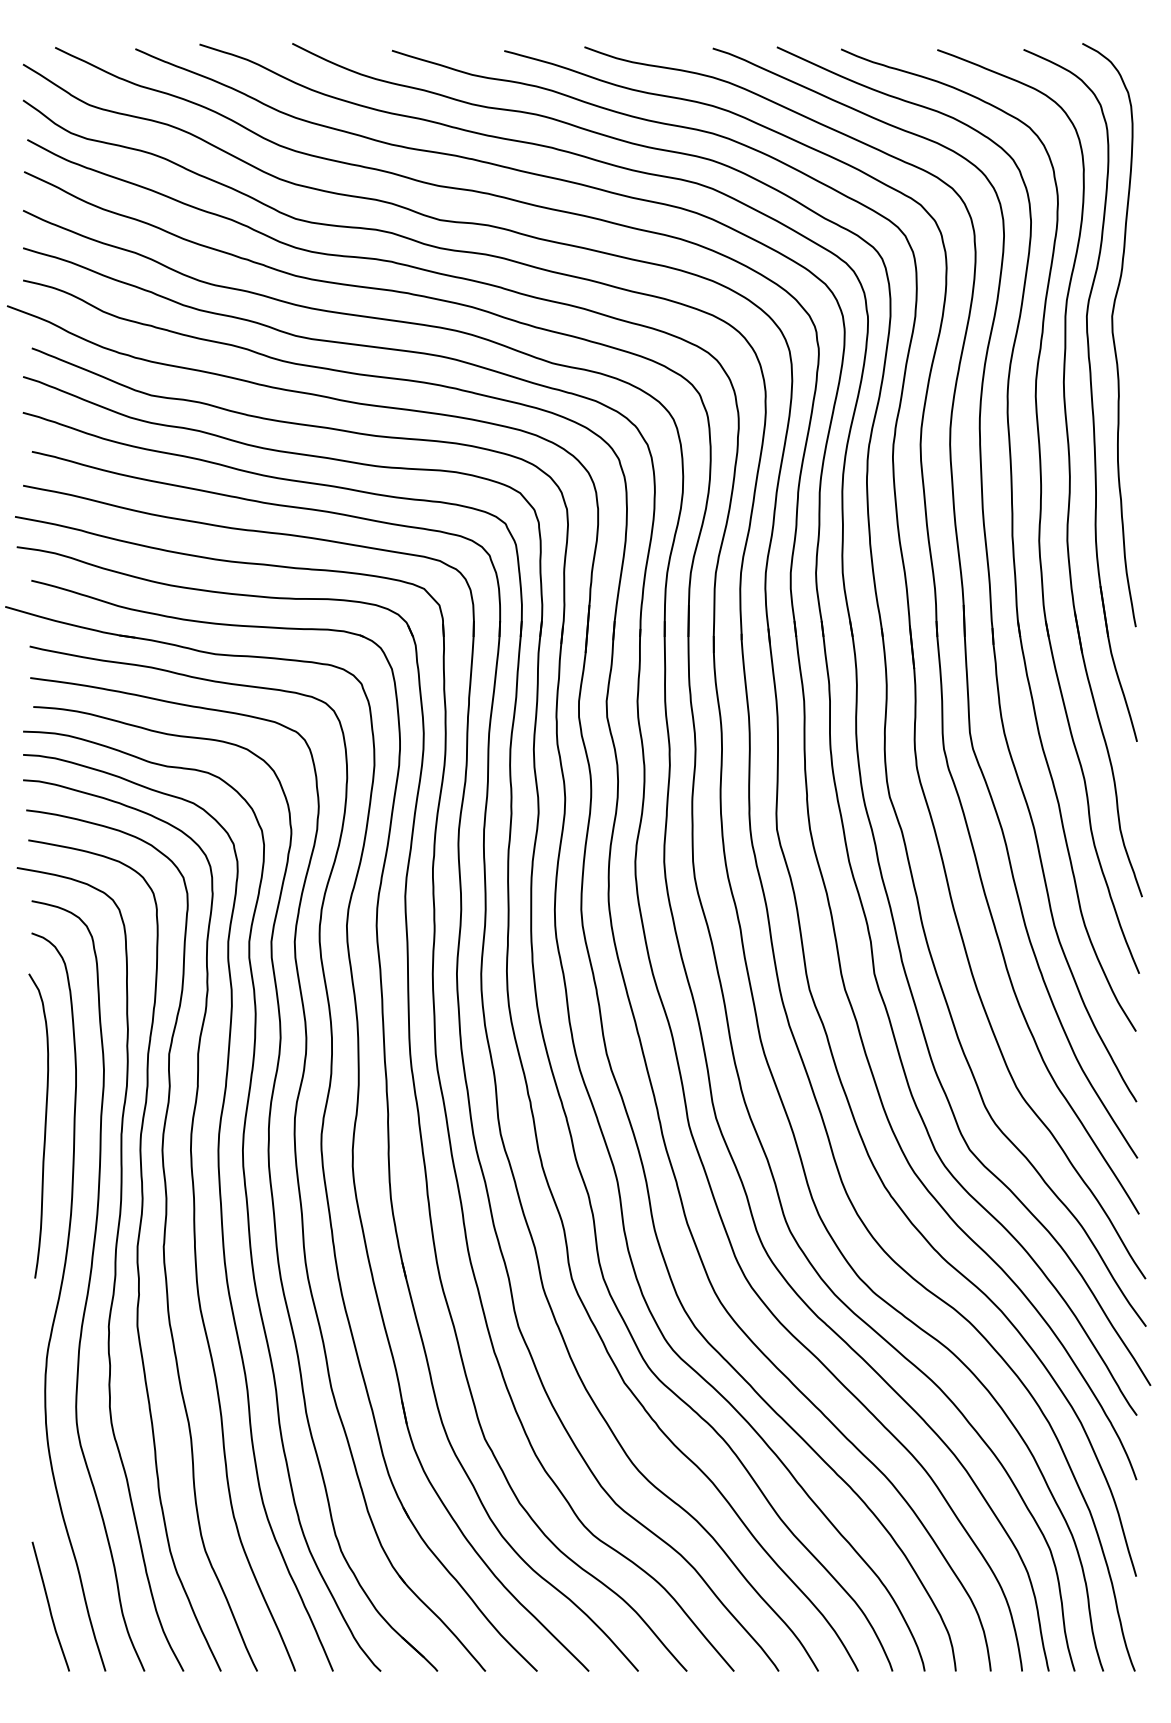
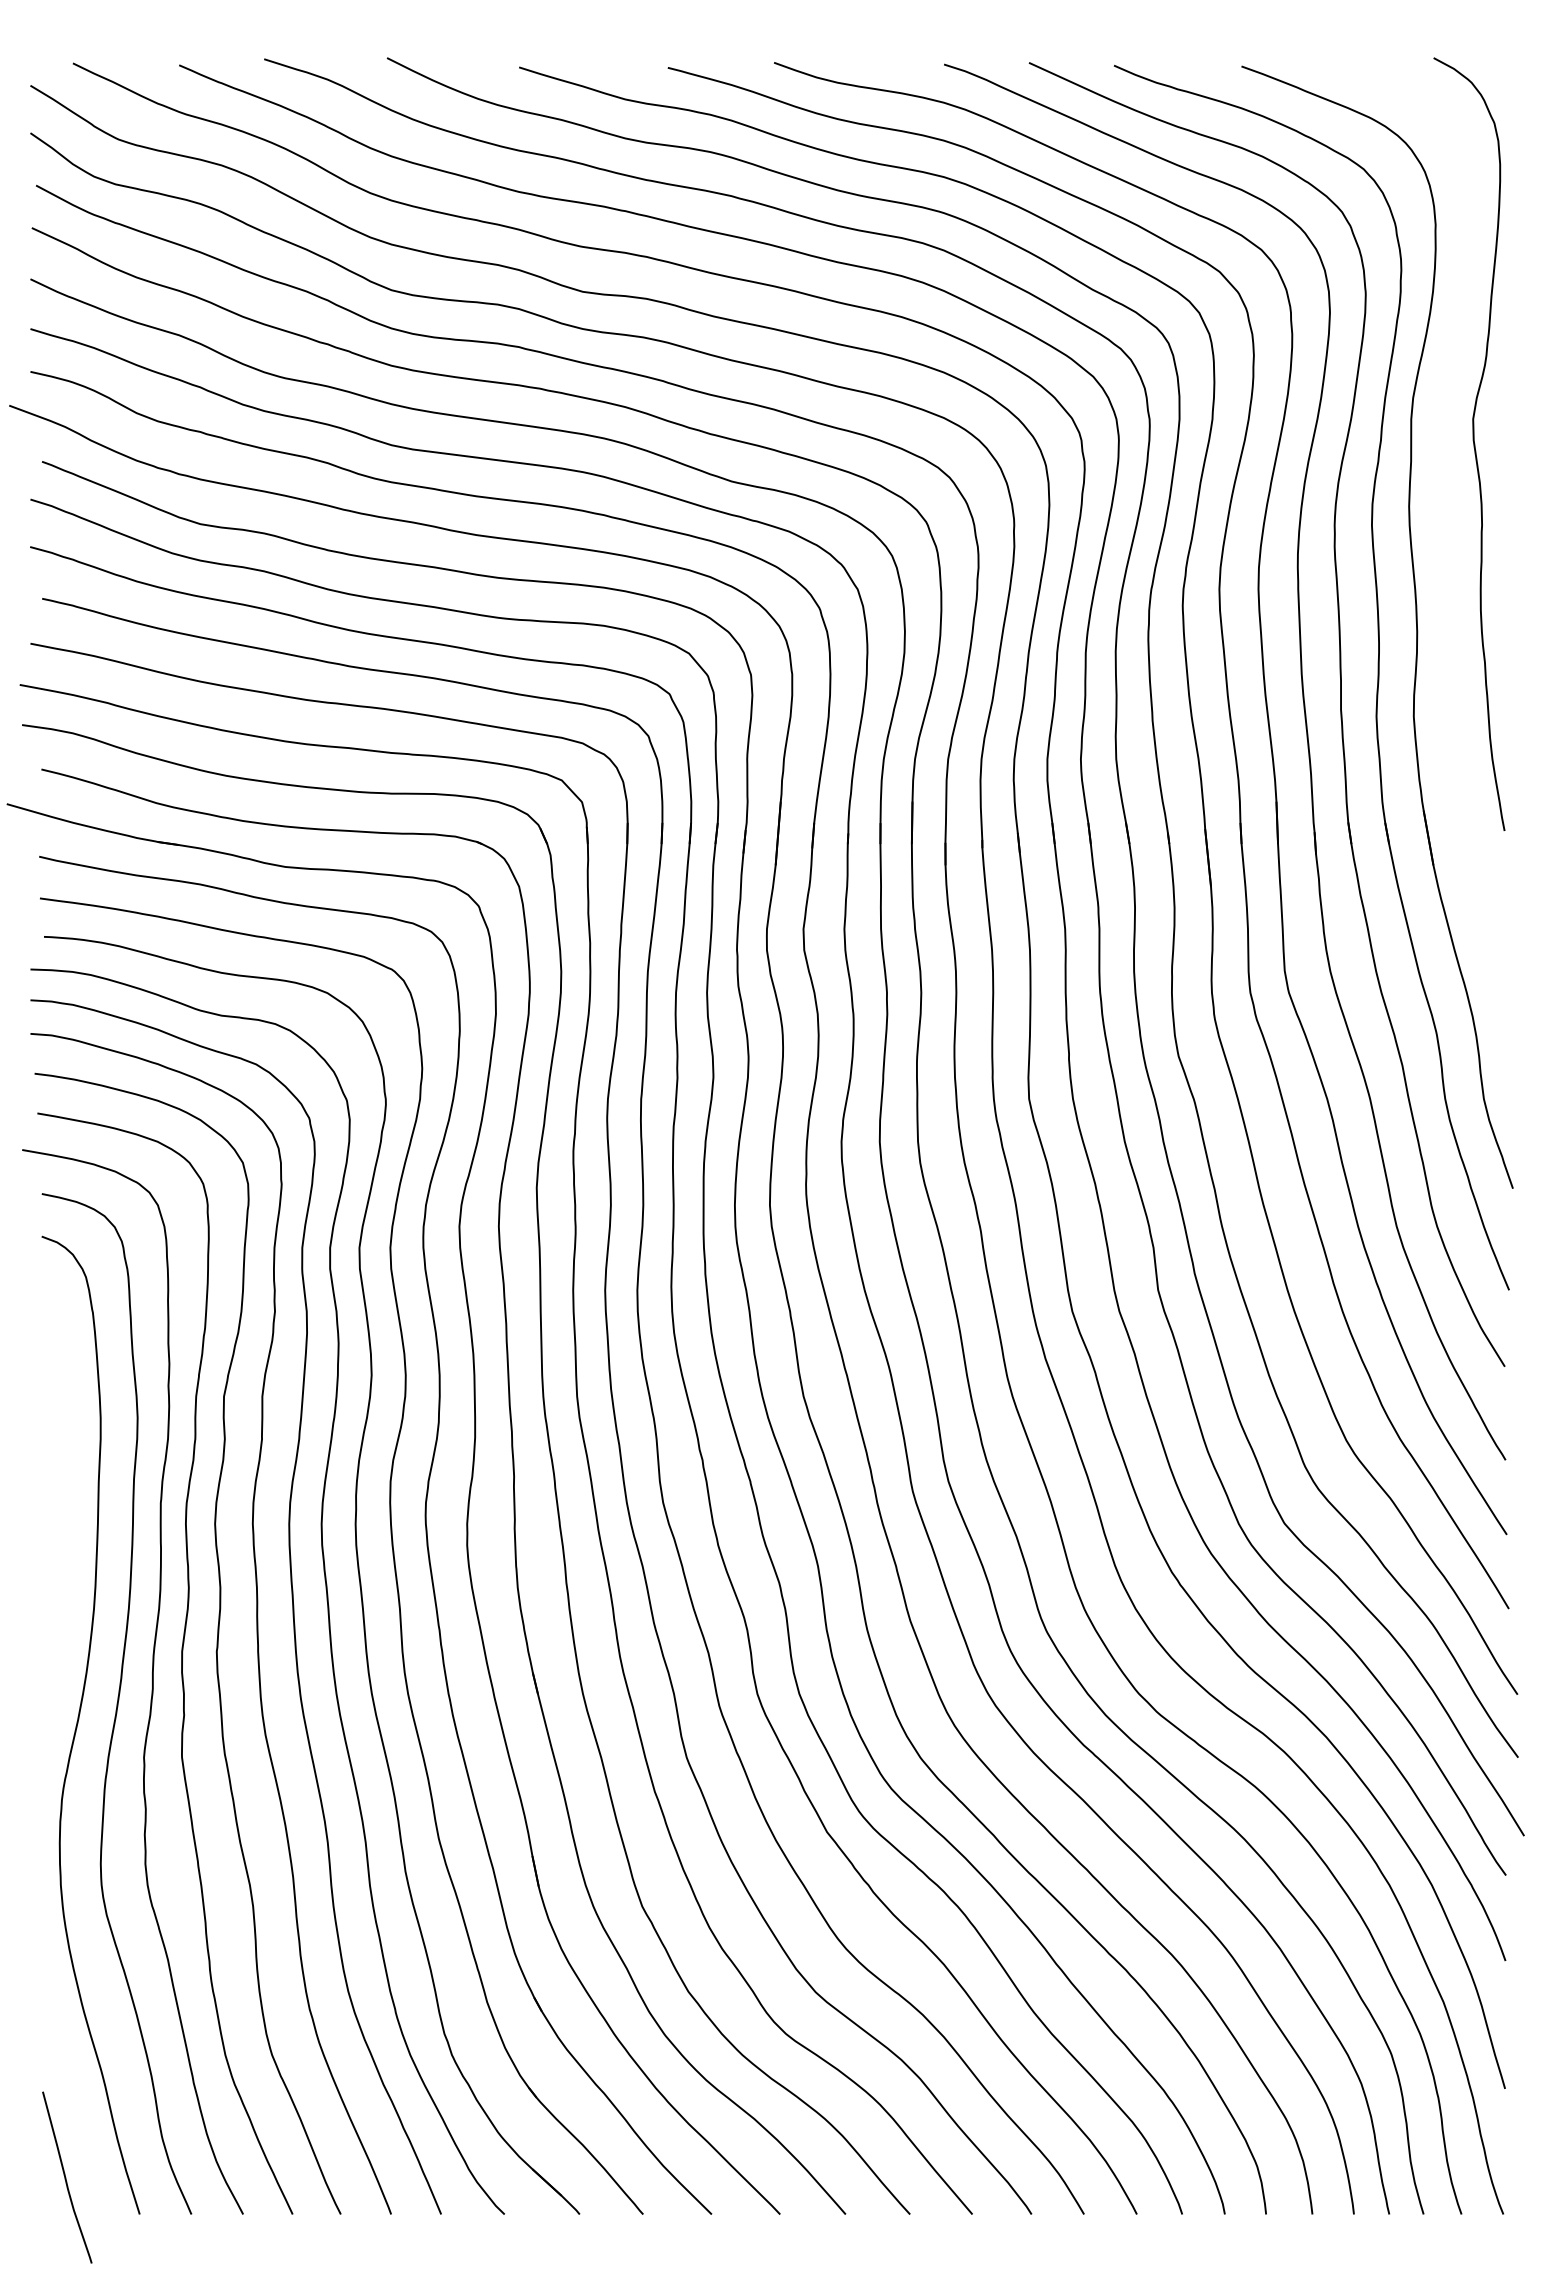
part: (1090, 391) -> (1444, 519), removed
curve: (44, 1125) -> (59, 1491), removed
curve: (50, 1606) -> (66, 2177), moved

